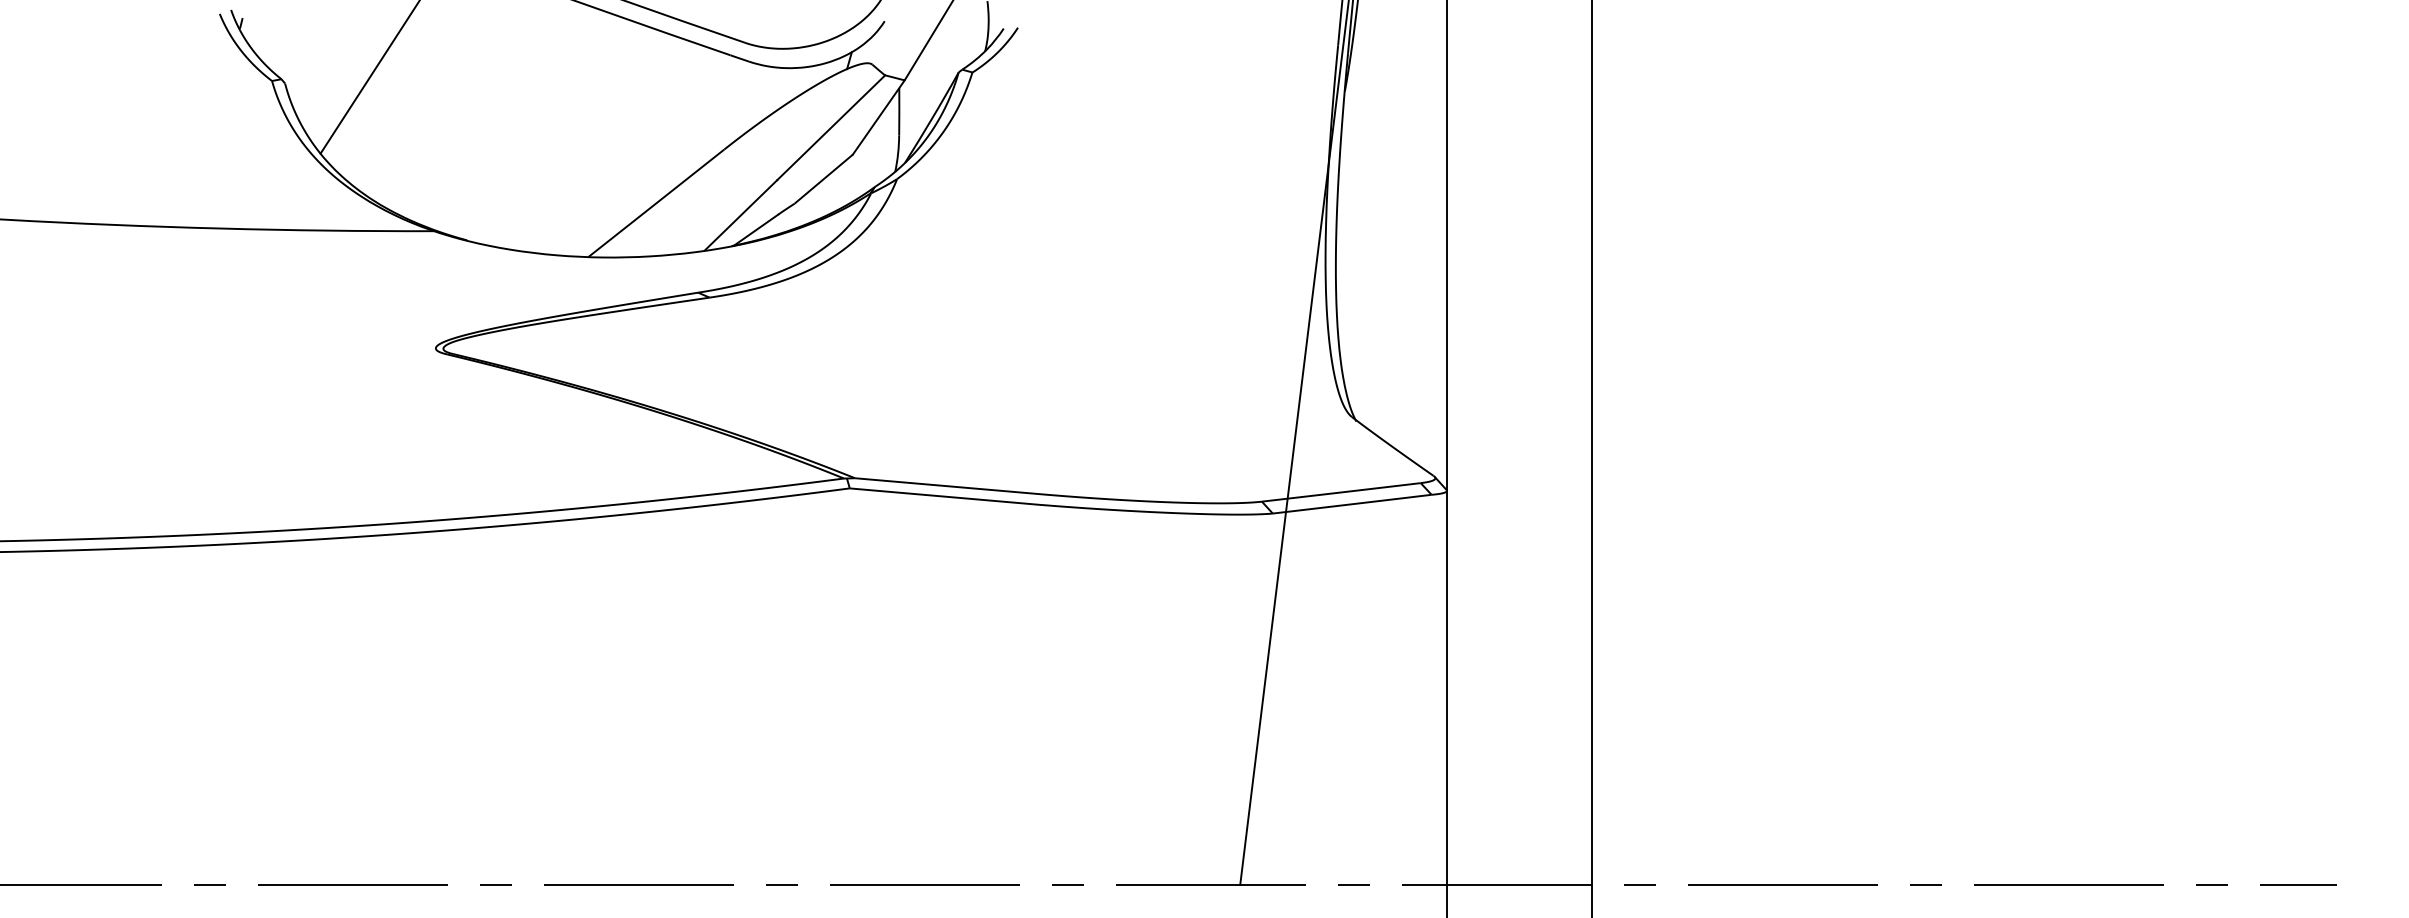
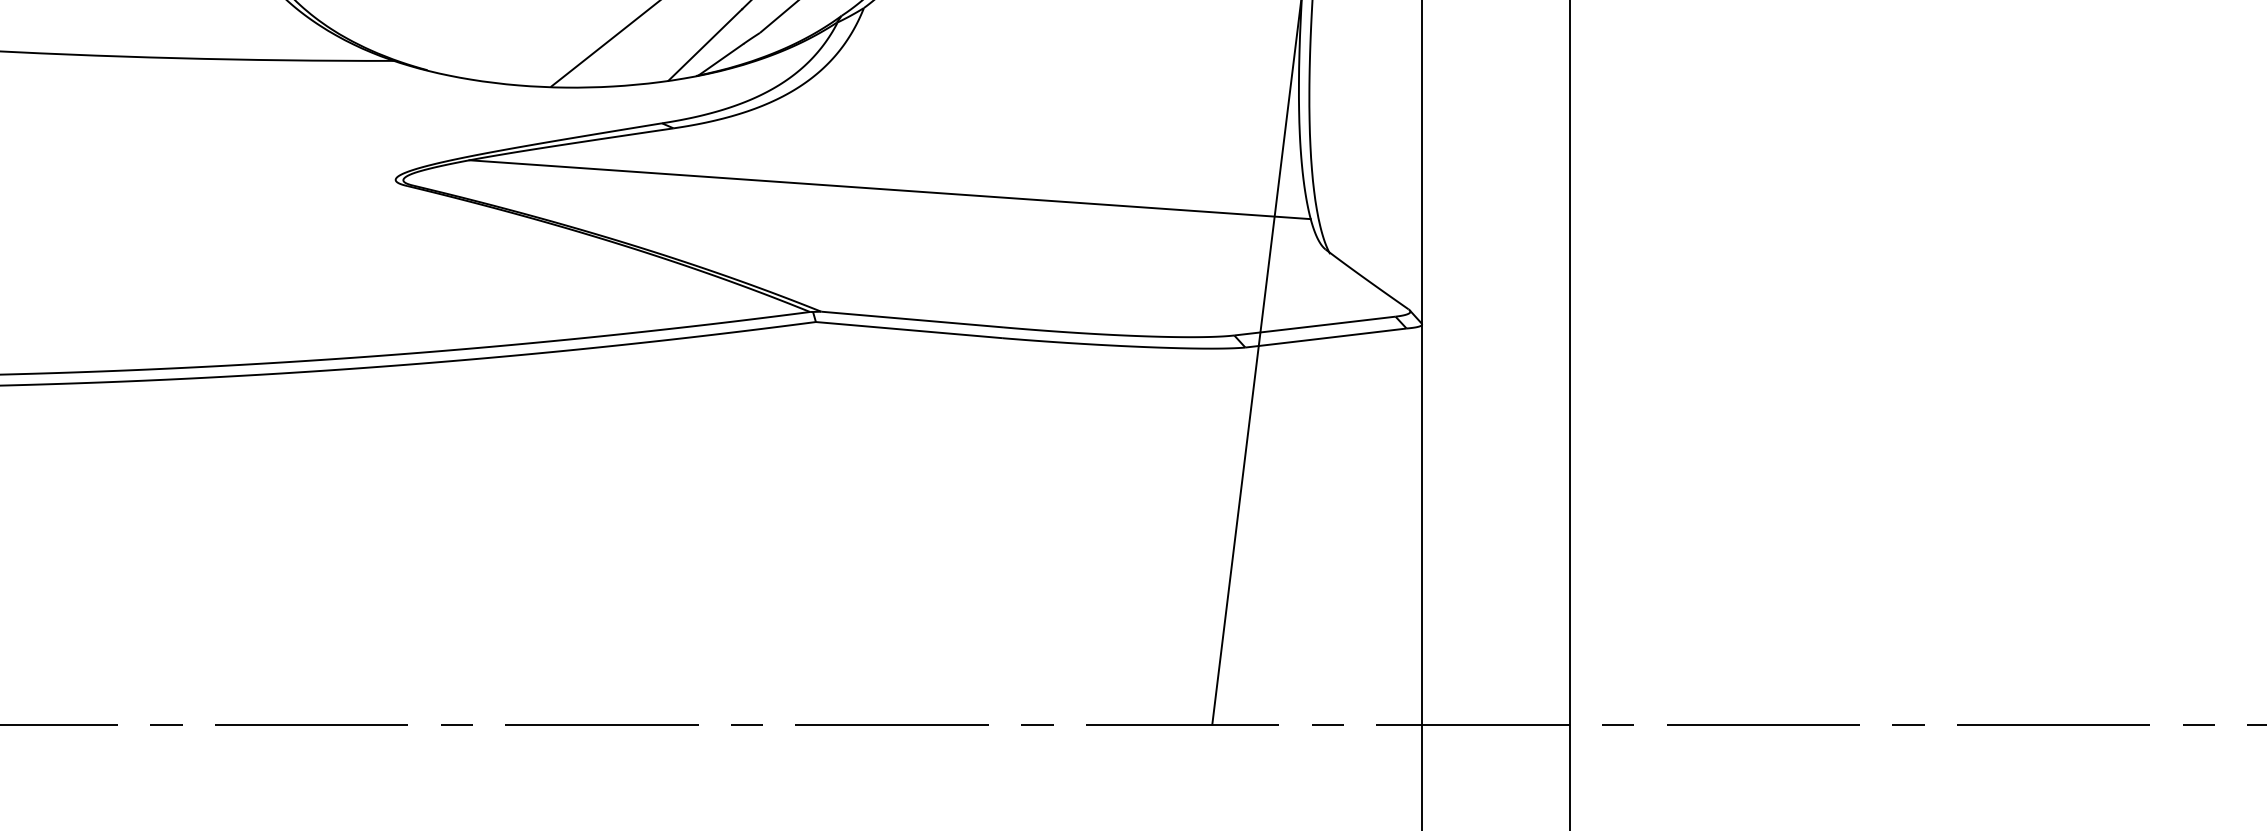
line: (922, 358) -> (889, 190), added

